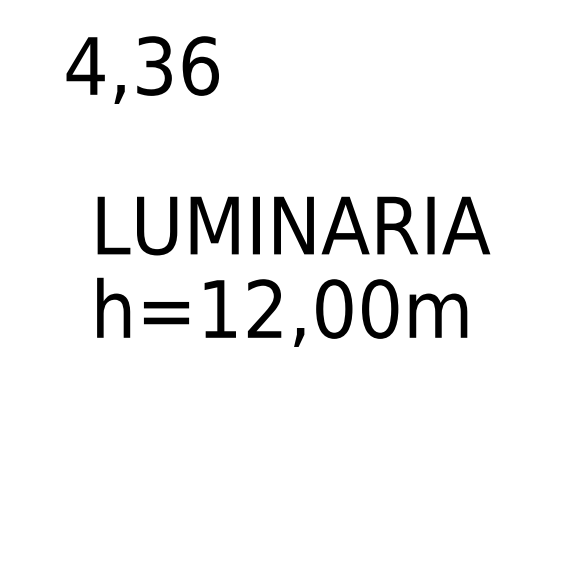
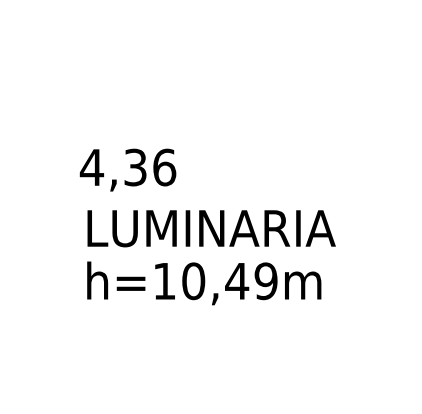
text: (141, 69) -> (127, 169), moved
text: (322, 309) -> (229, 281), h=12,00m -> h=10,49m

